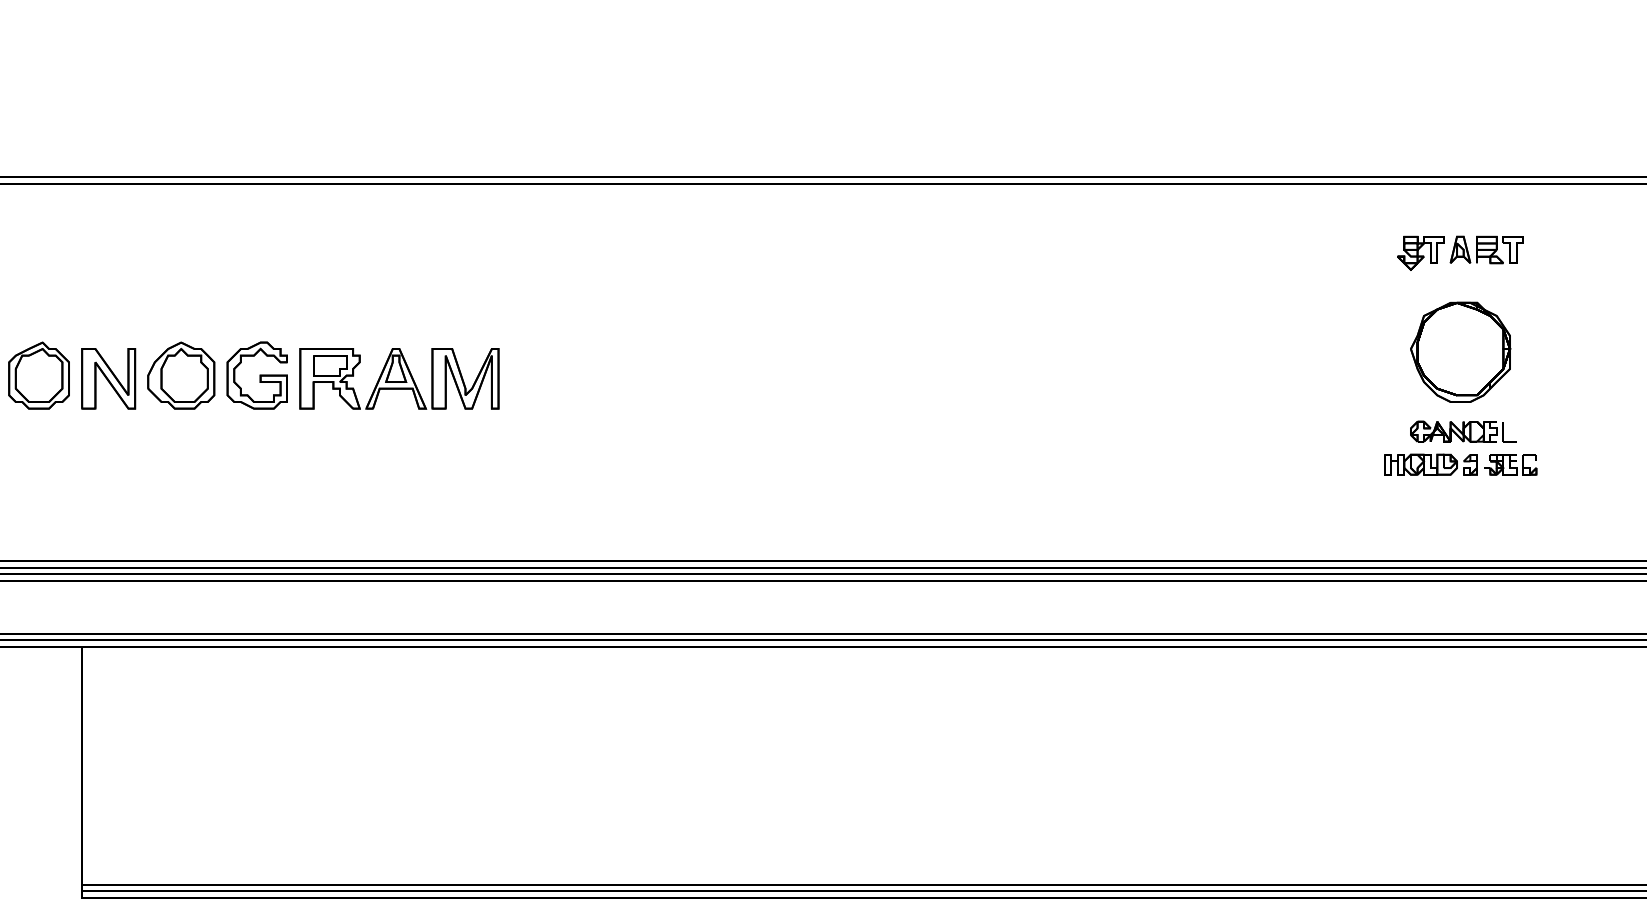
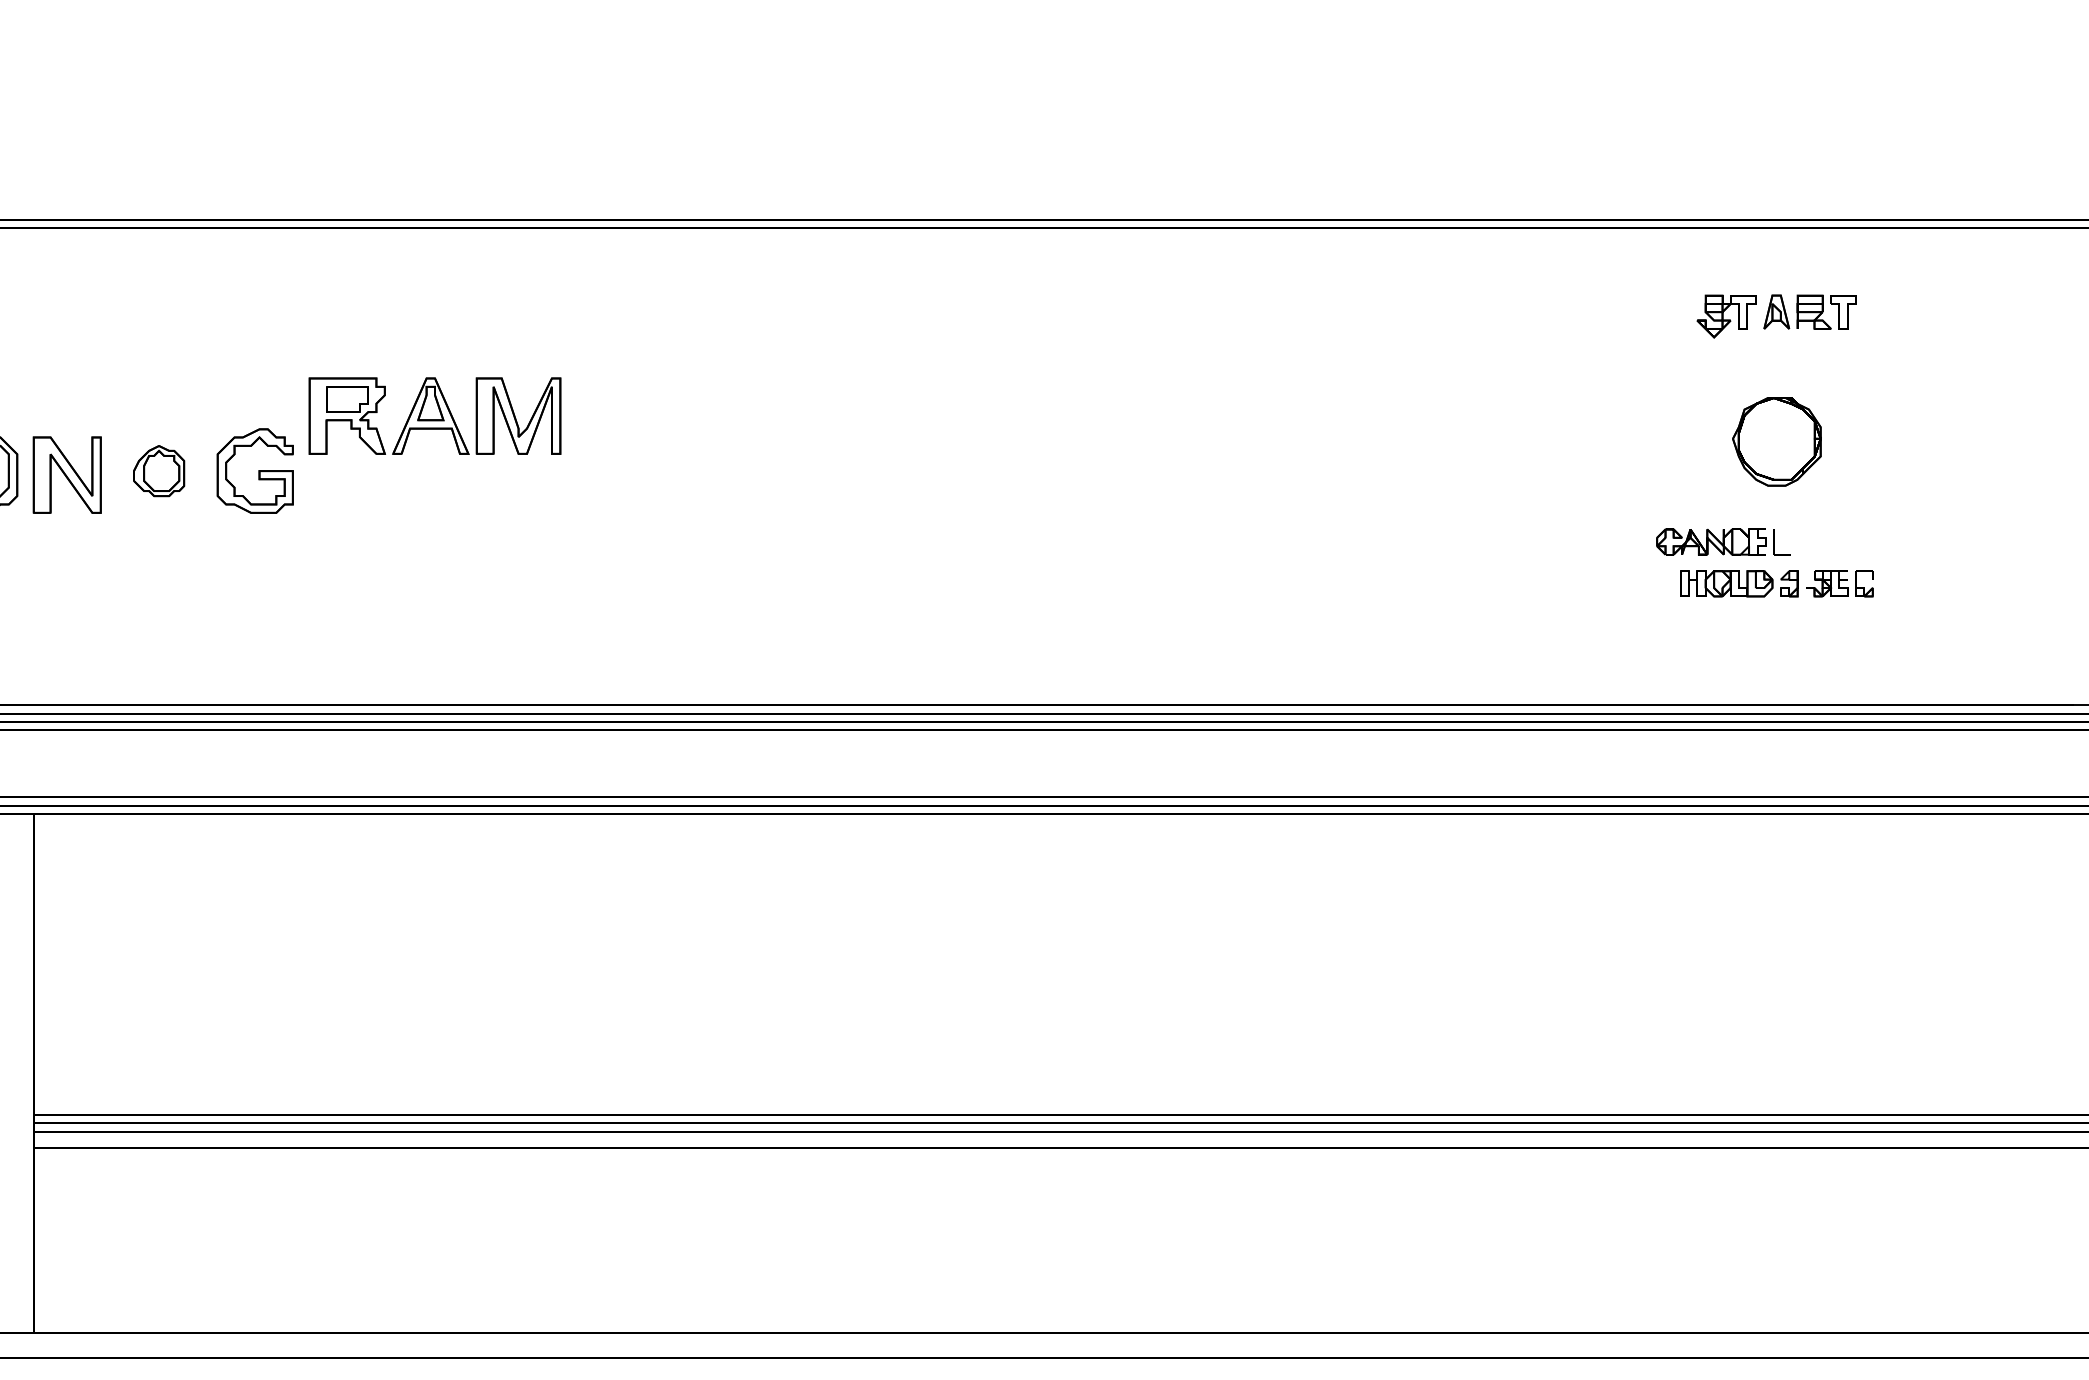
part: (1460, 352) -> (1776, 441), size x0.7
part: (180, 375) -> (158, 470), size x0.6
part: (399, 378) -> (434, 415), moved
part: (1463, 431) -> (1723, 541), moved

